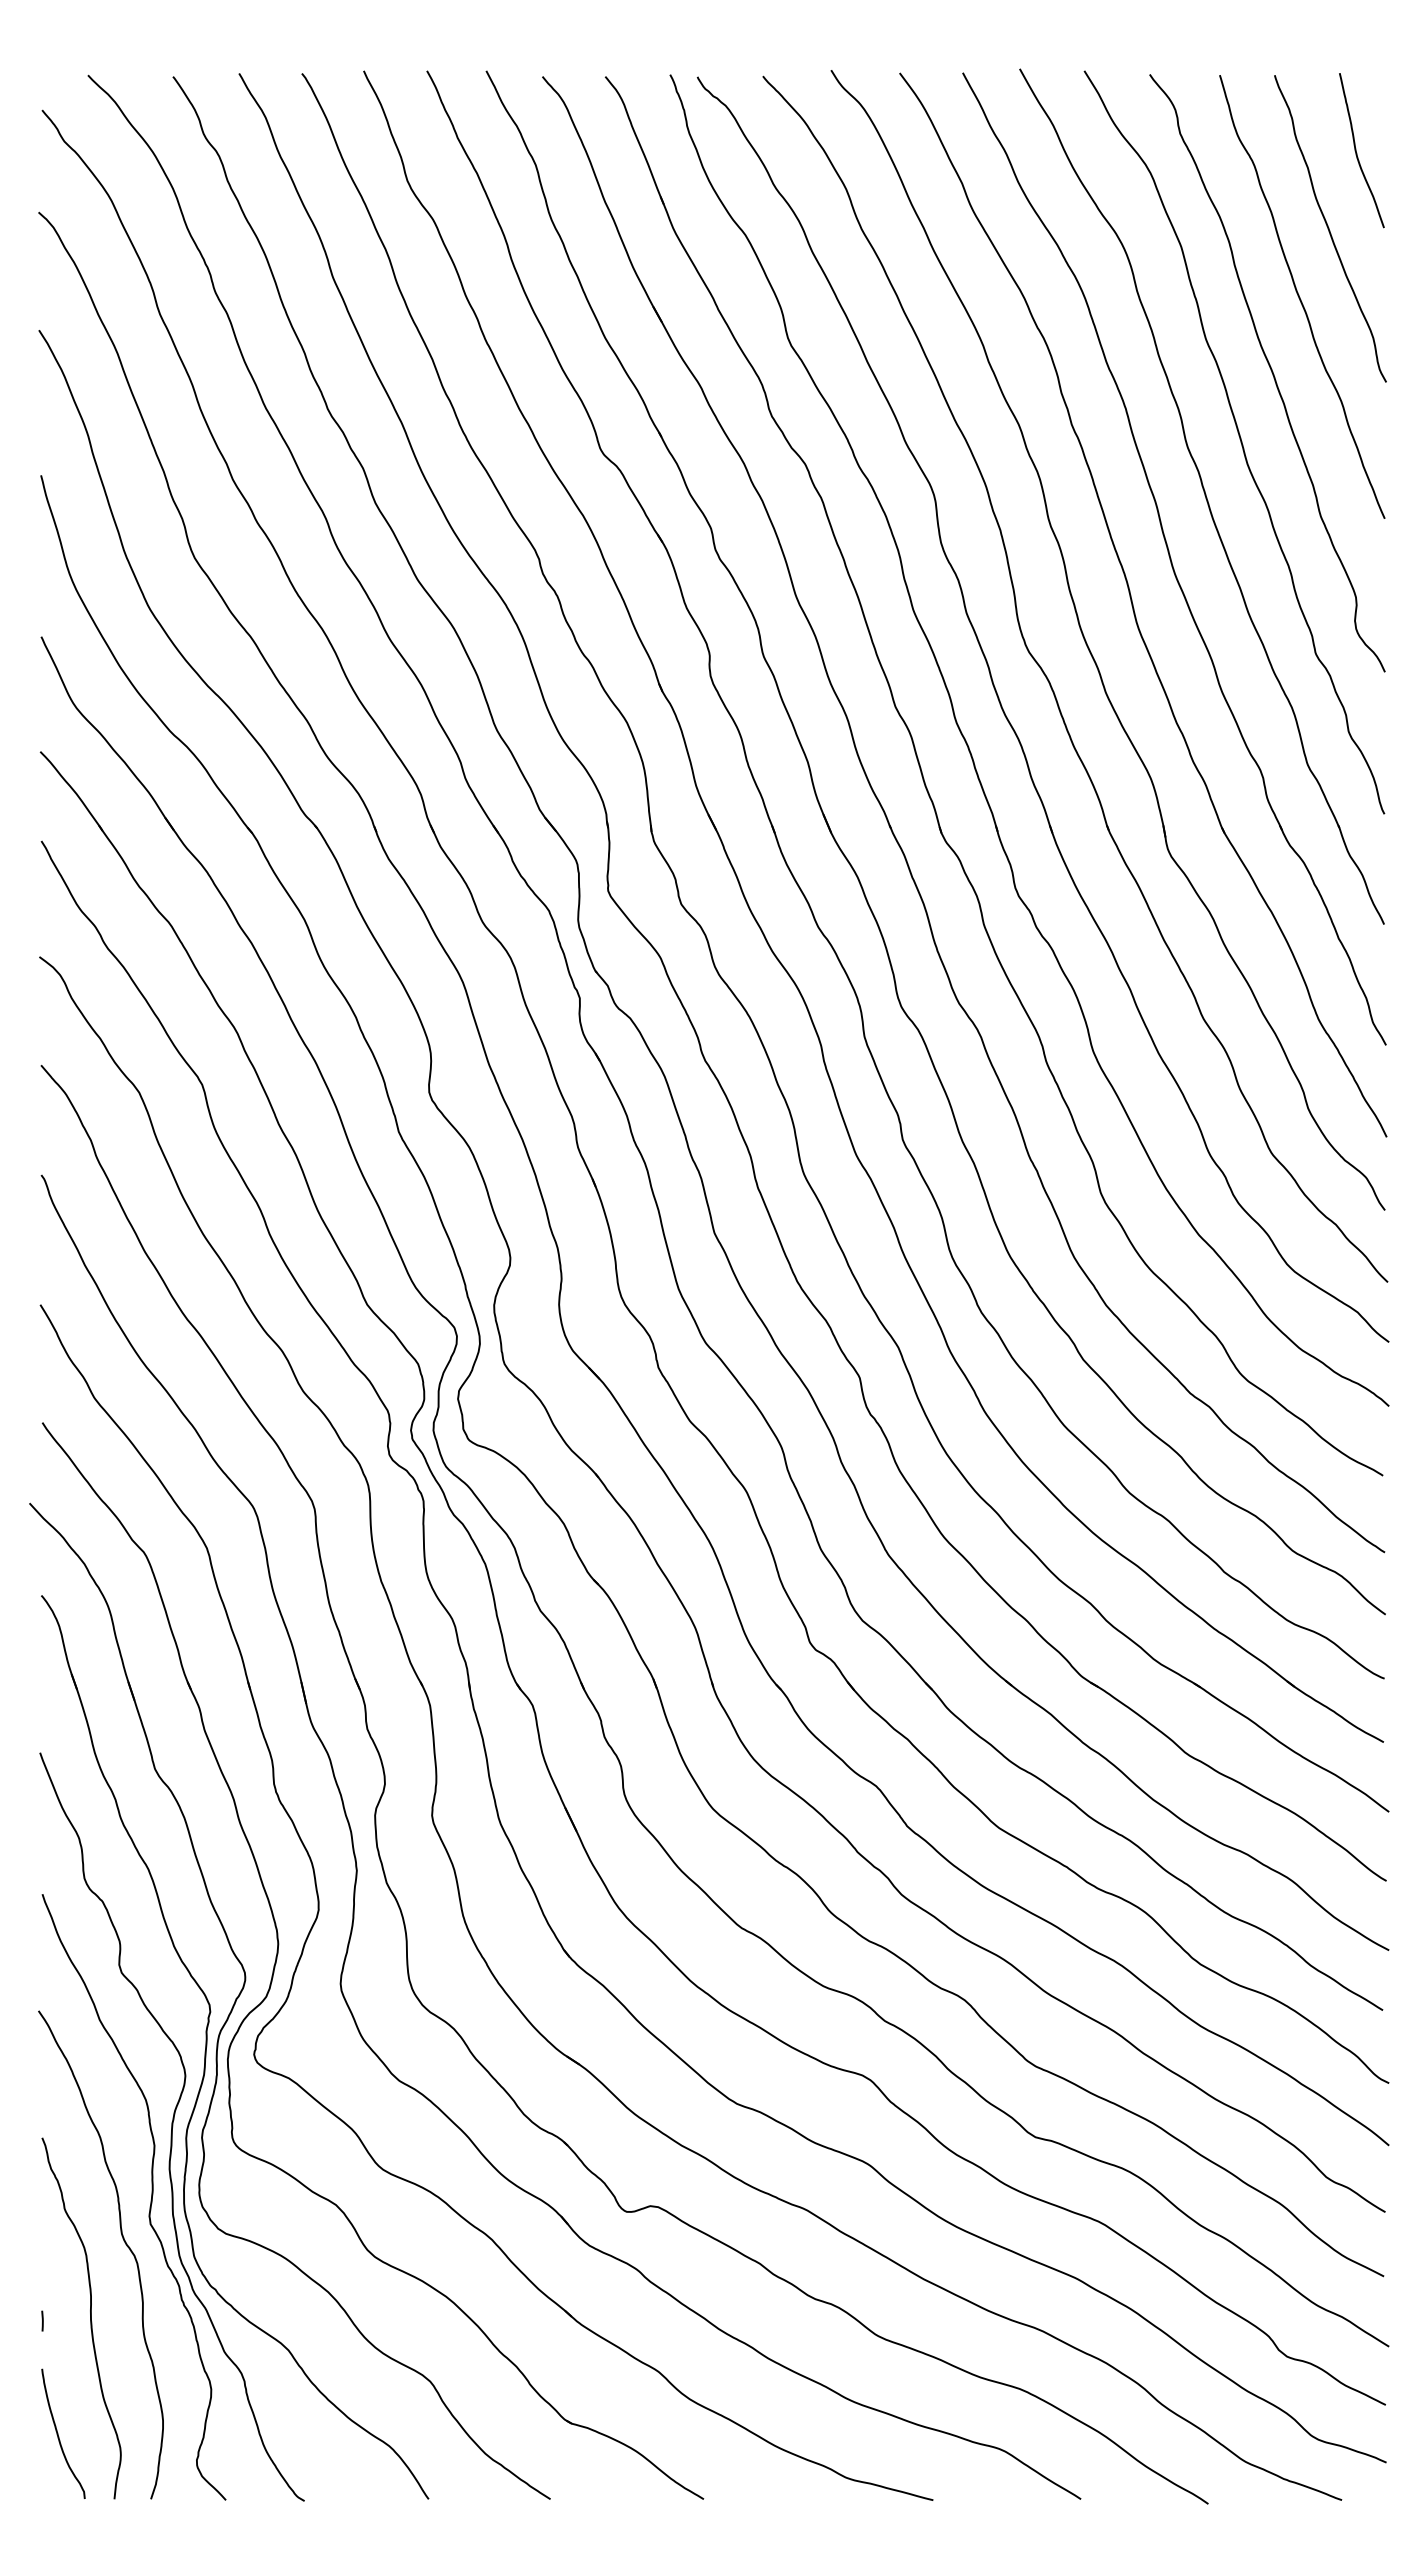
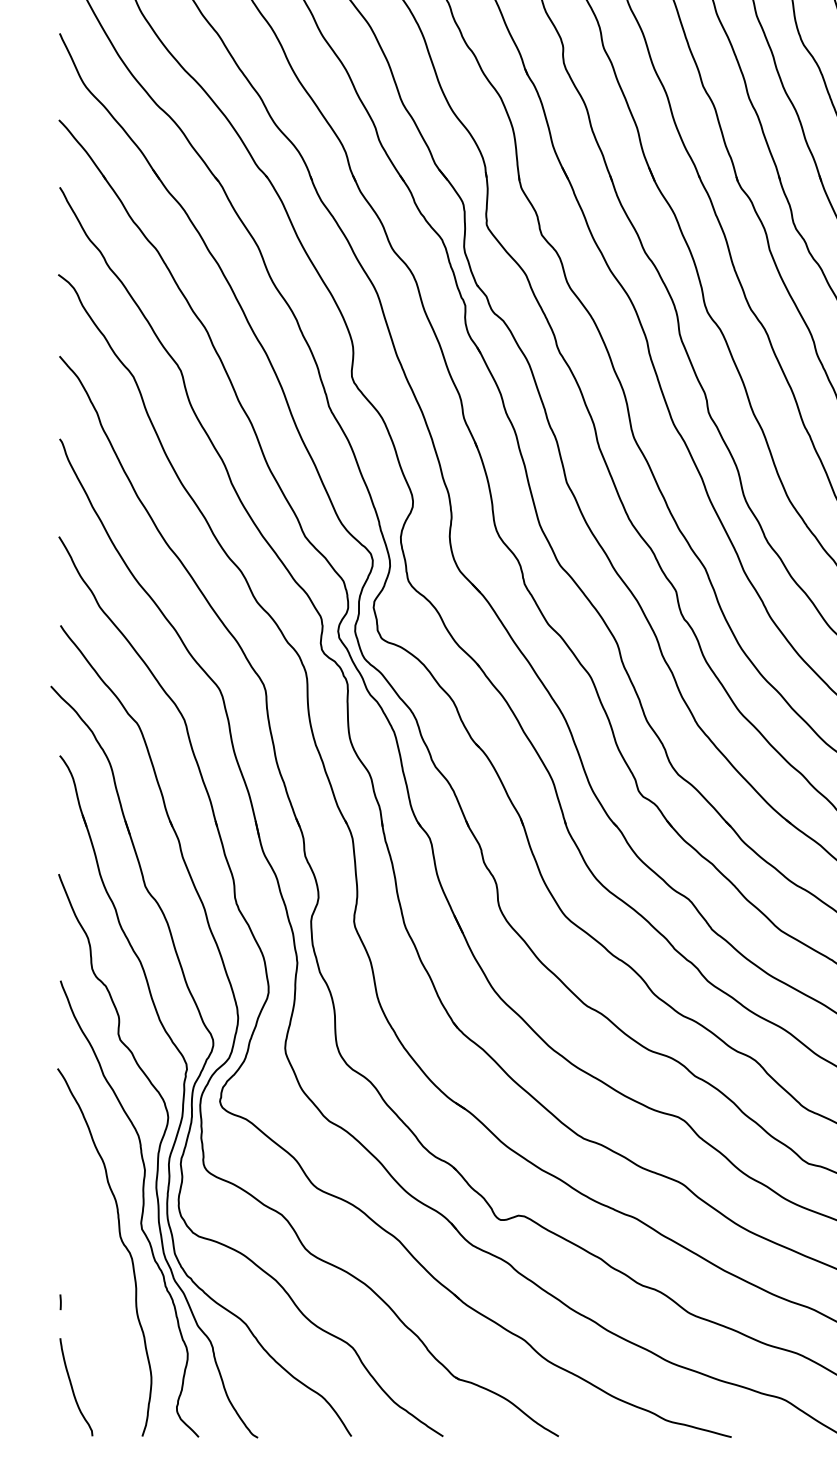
curve: (90, 2318) -> (96, 1300), removed

